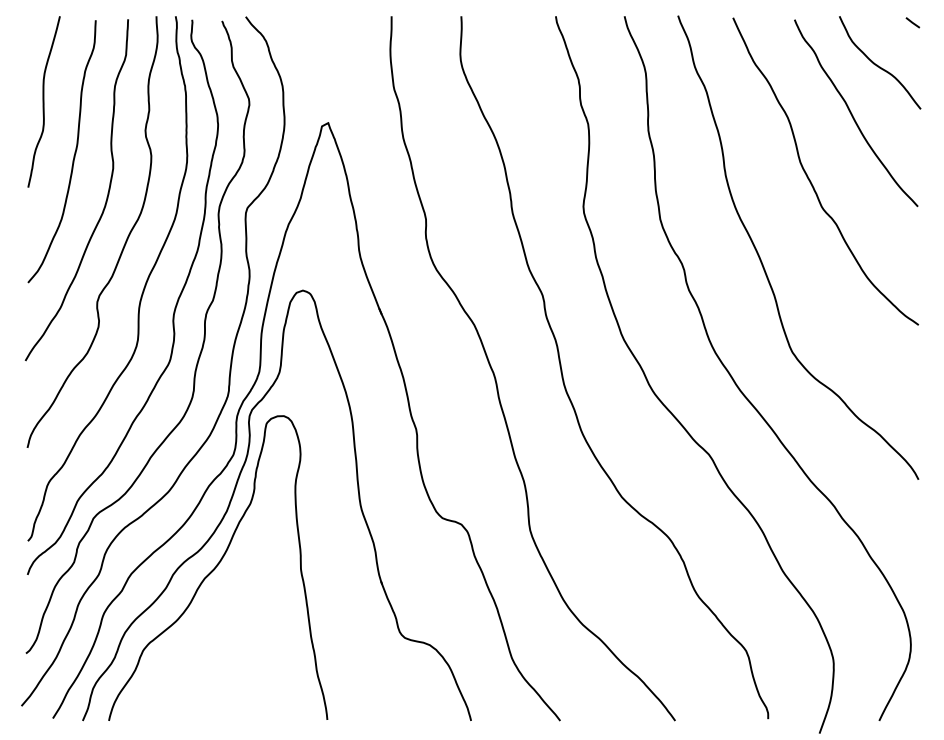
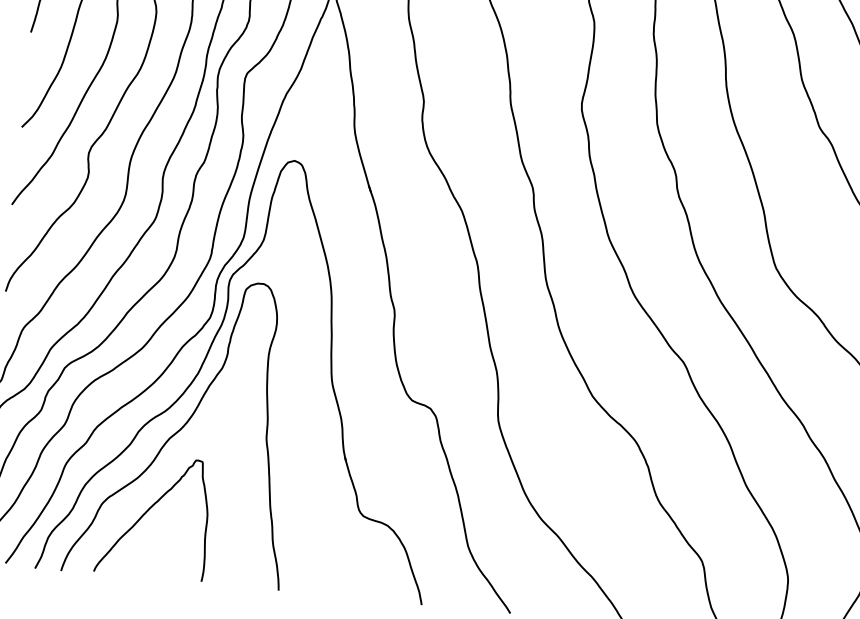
curve: (190, 653) -> (148, 511), added

